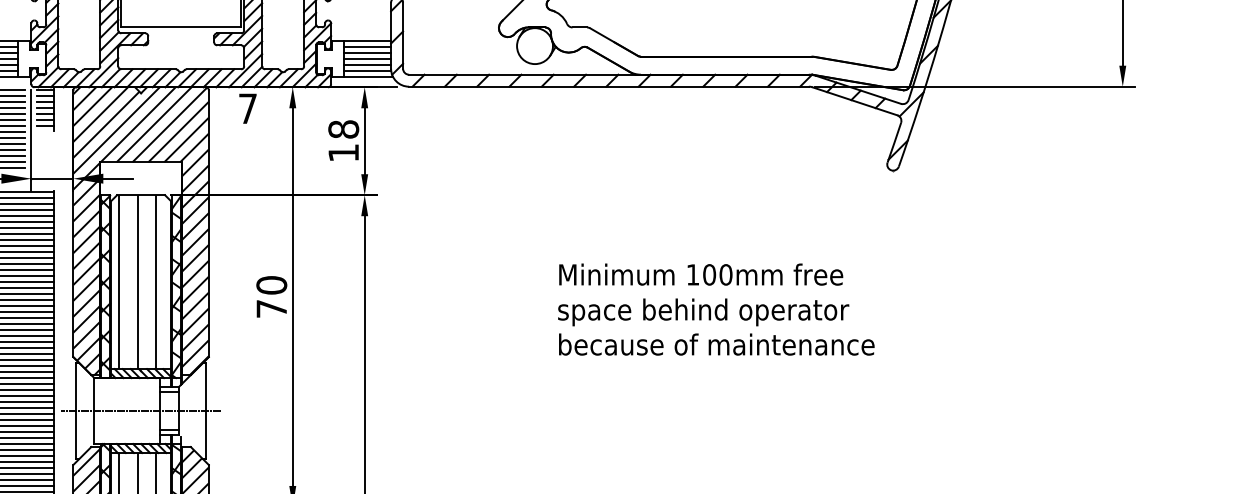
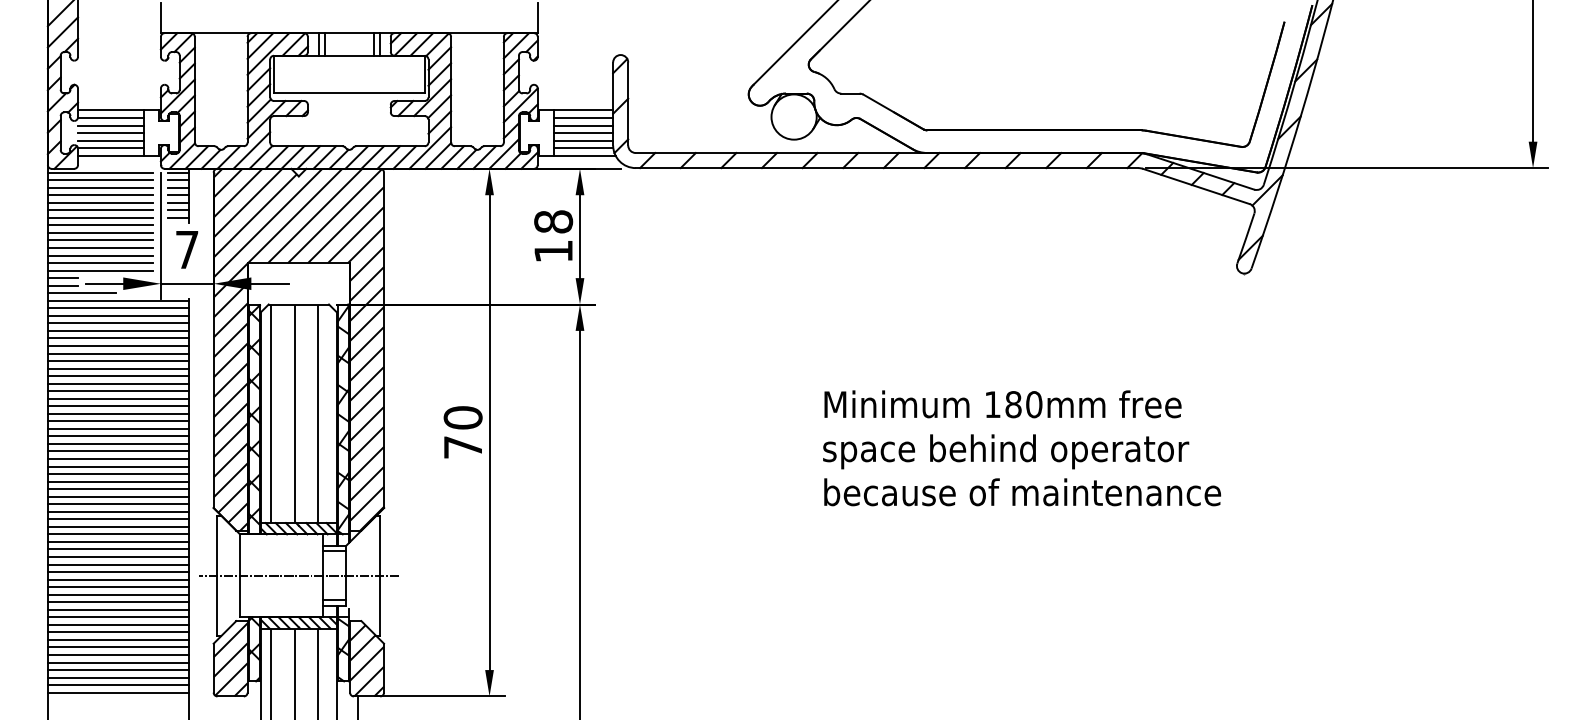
text: (248, 108) -> (187, 249), moved
text: (709, 274) -> (1013, 404), 100mm -> 180mm

